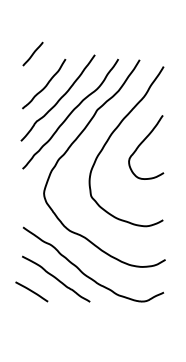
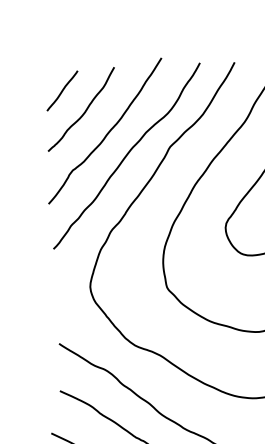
line: (32, 53) -> (61, 90), moved

